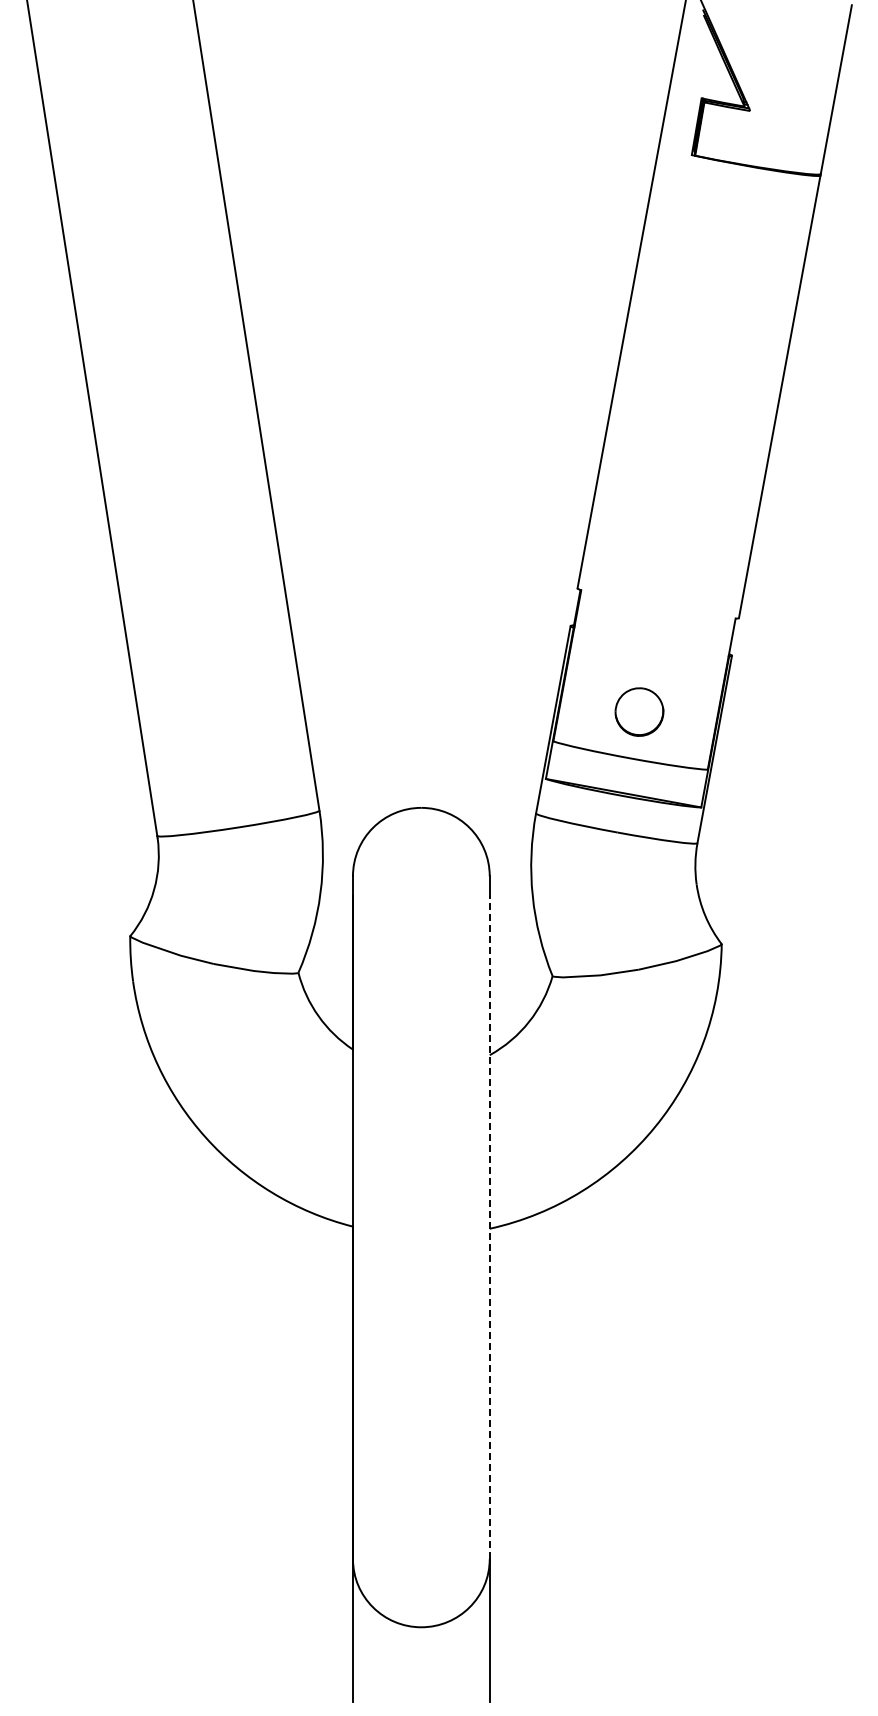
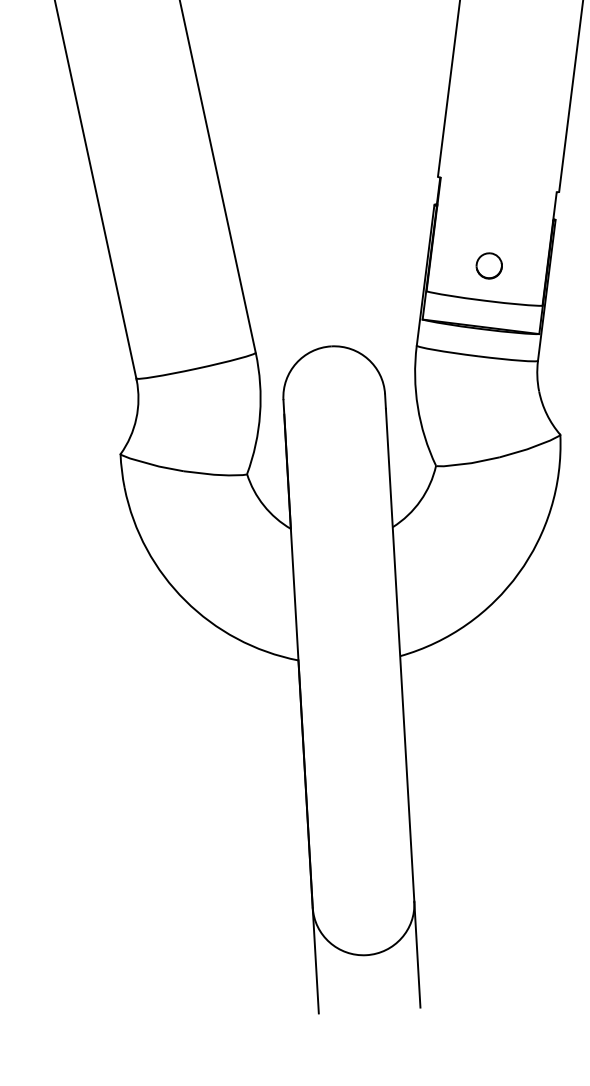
part: (639, 712) -> (489, 266), size x0.71
line: (489, 1227) -> (399, 655), dashed -> solid

